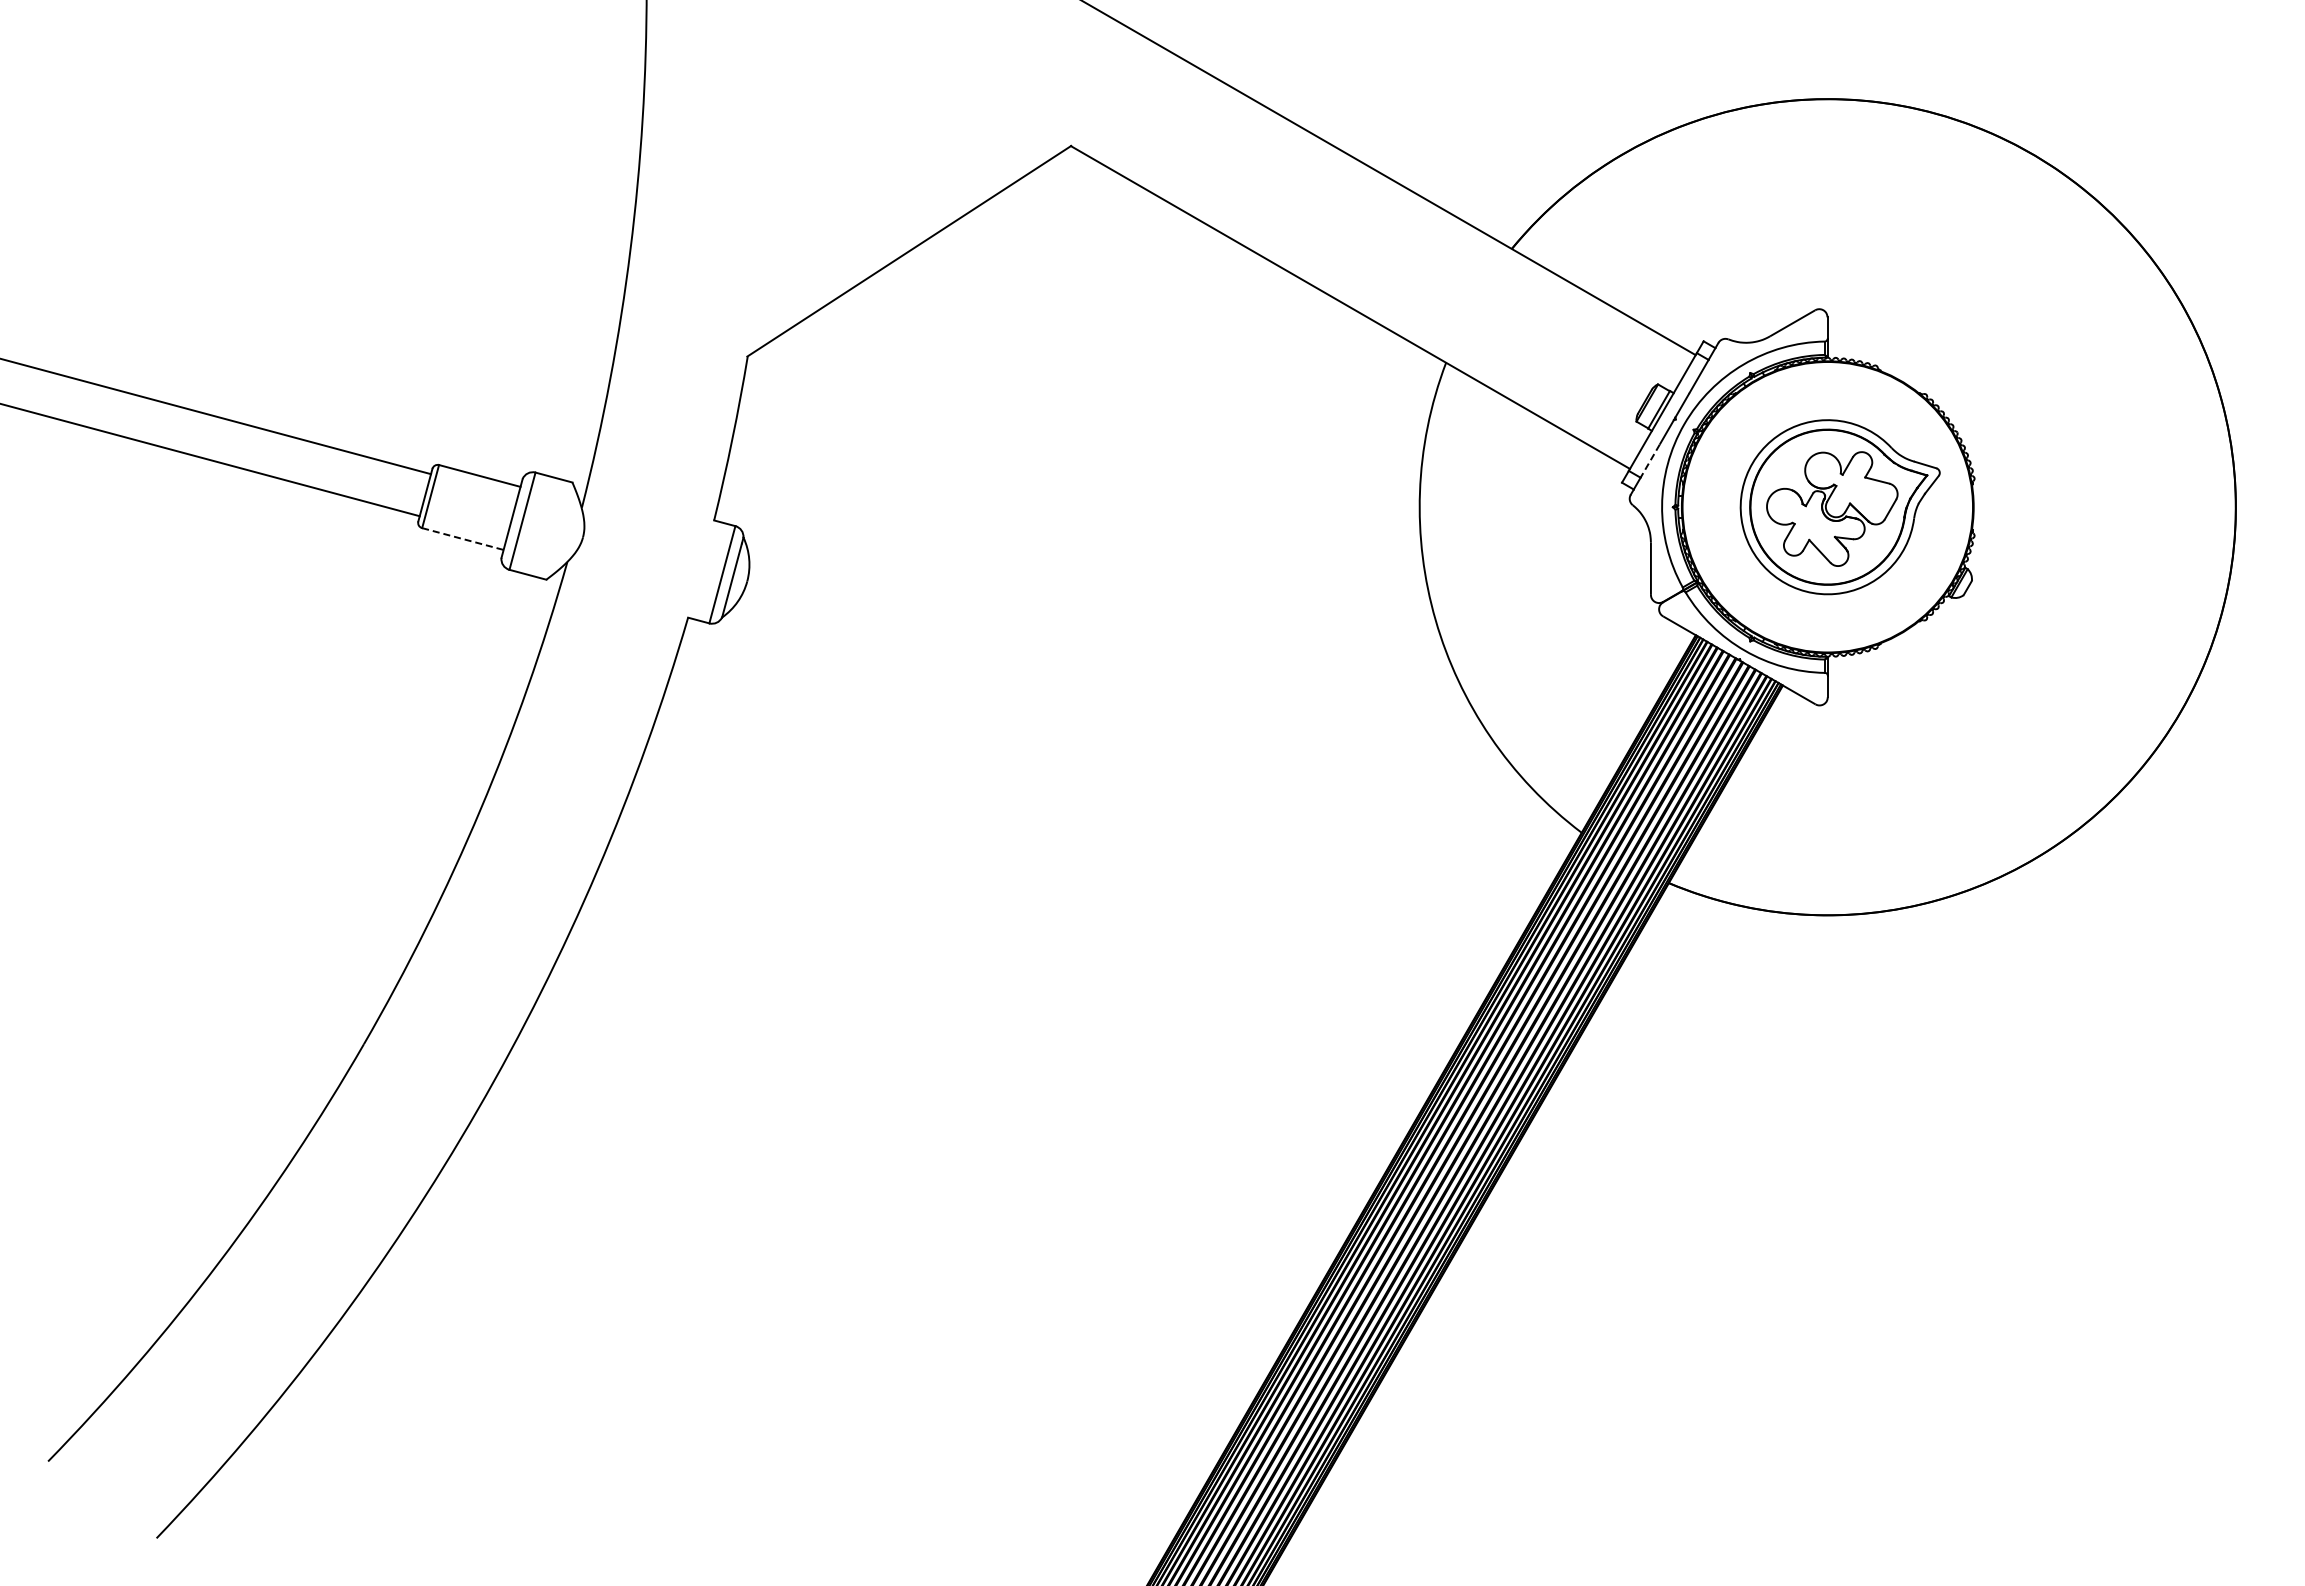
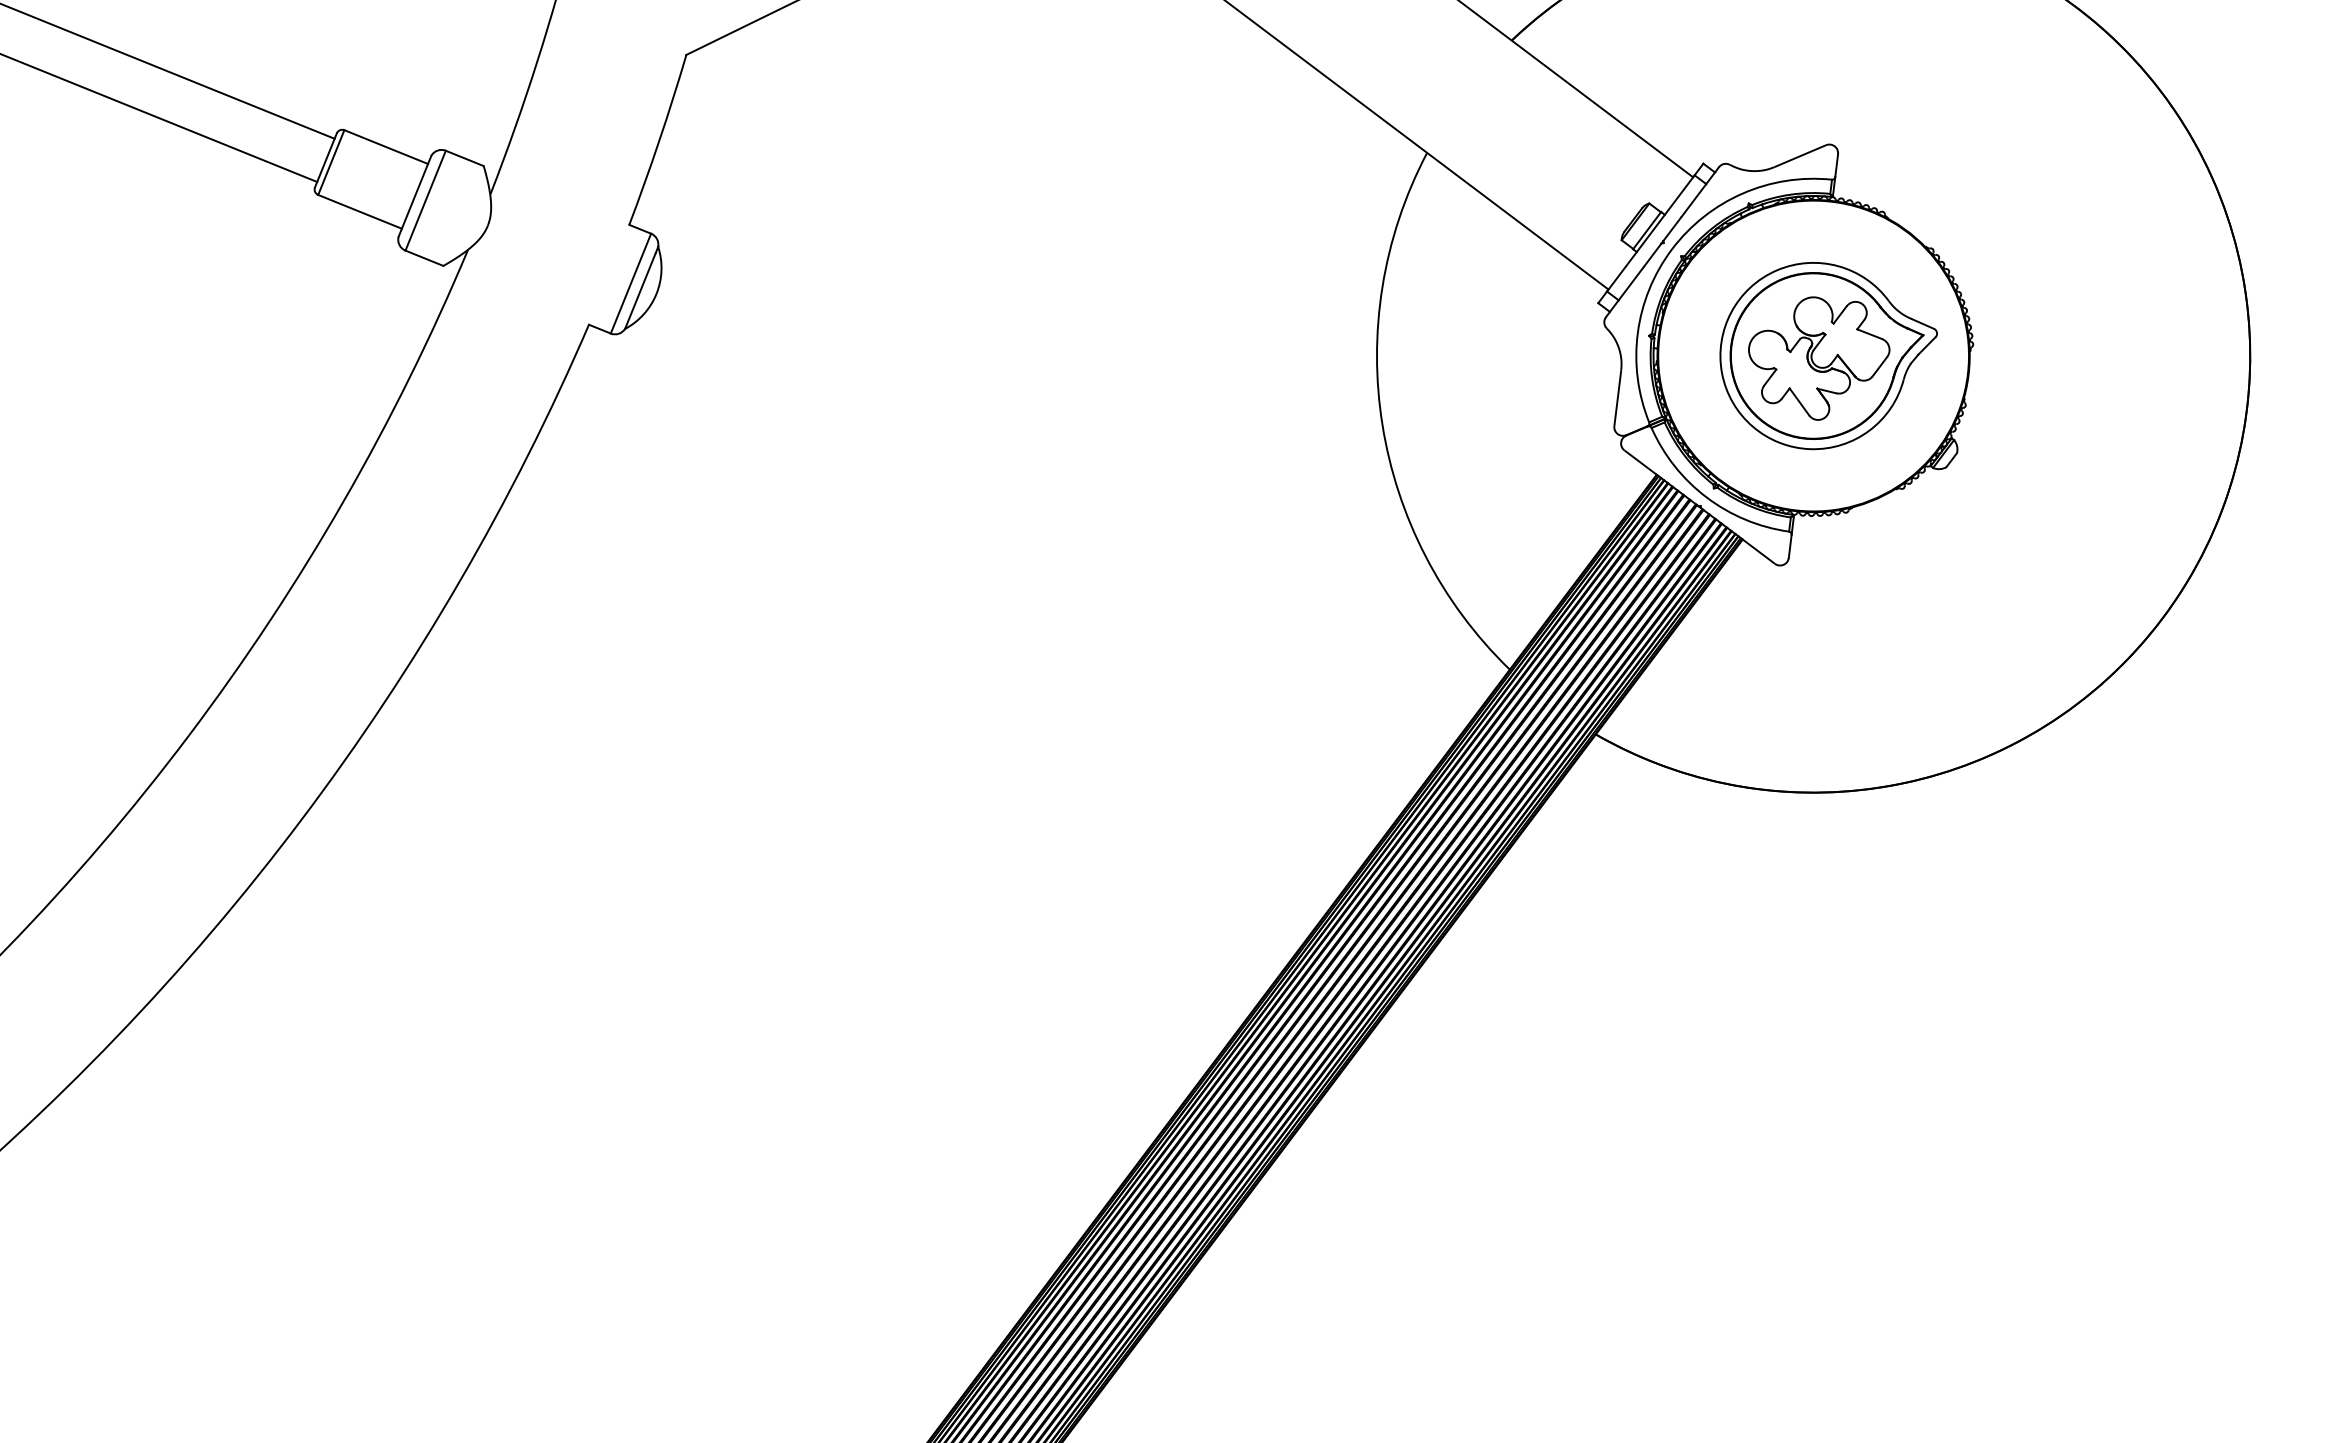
line: (1649, 461) -> (1630, 284), dashed -> solid
line: (463, 539) -> (360, 212), dashed -> solid

